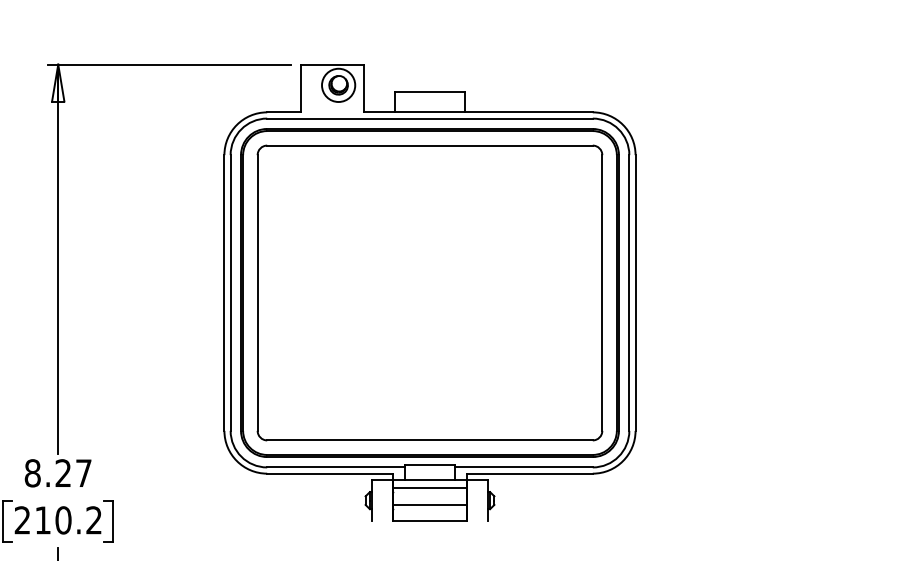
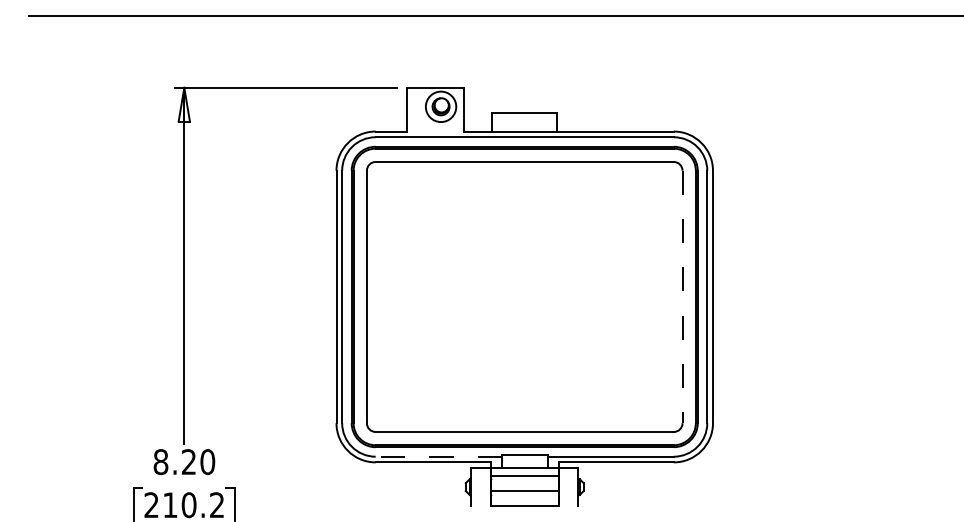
line: (602, 293) -> (682, 297), solid -> dashed
line: (335, 467) -> (438, 456), solid -> dashed
text: (83, 473) -> (207, 462), 8.27 -> 8.20

